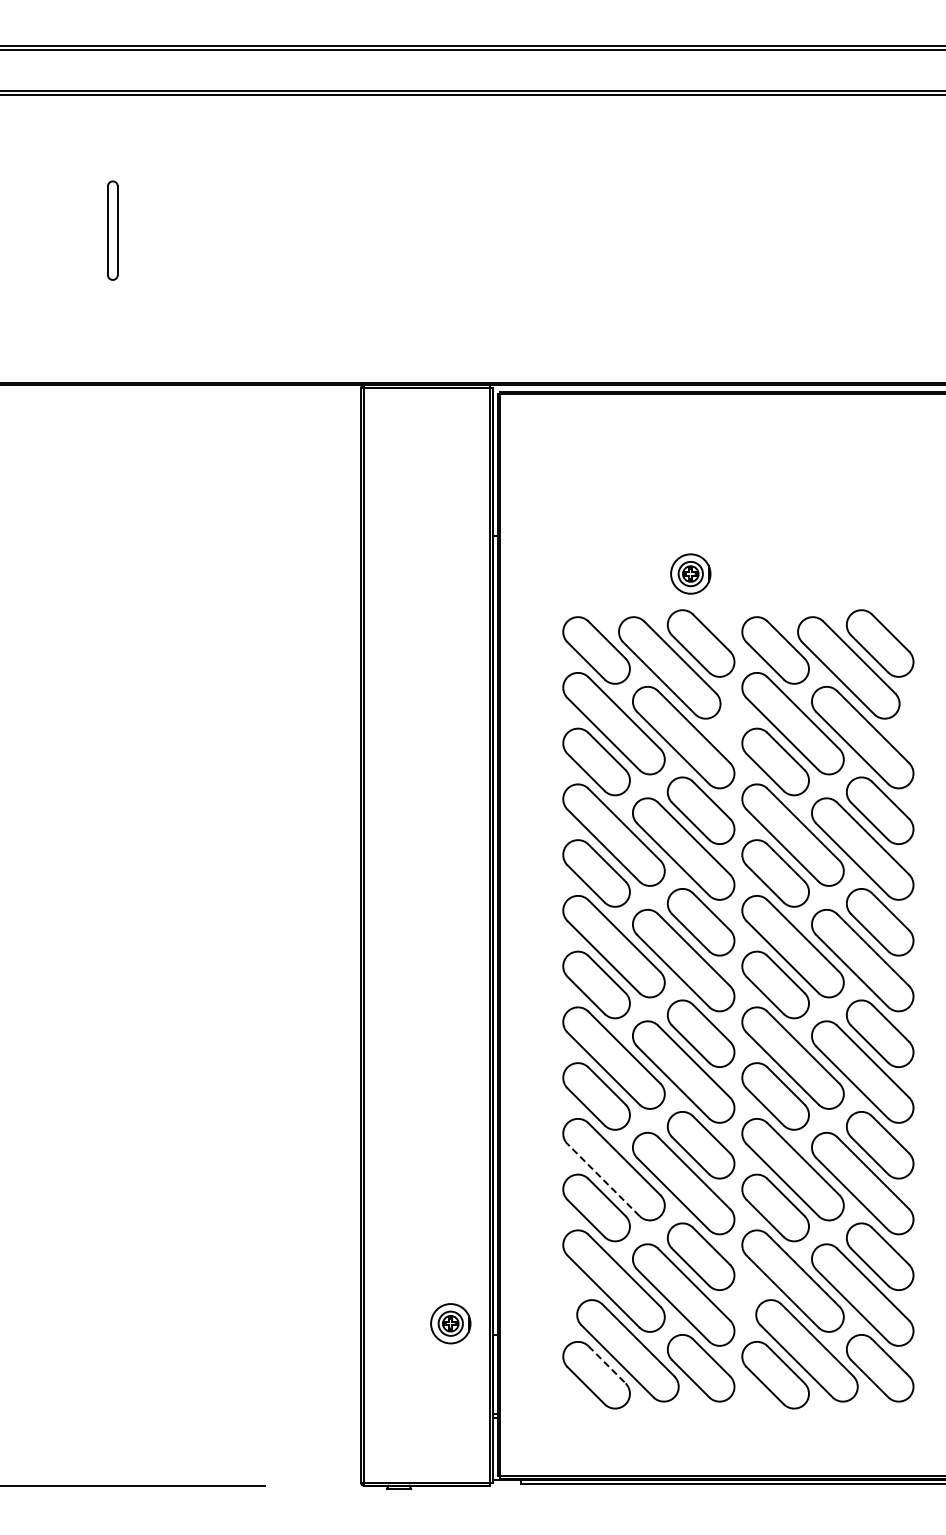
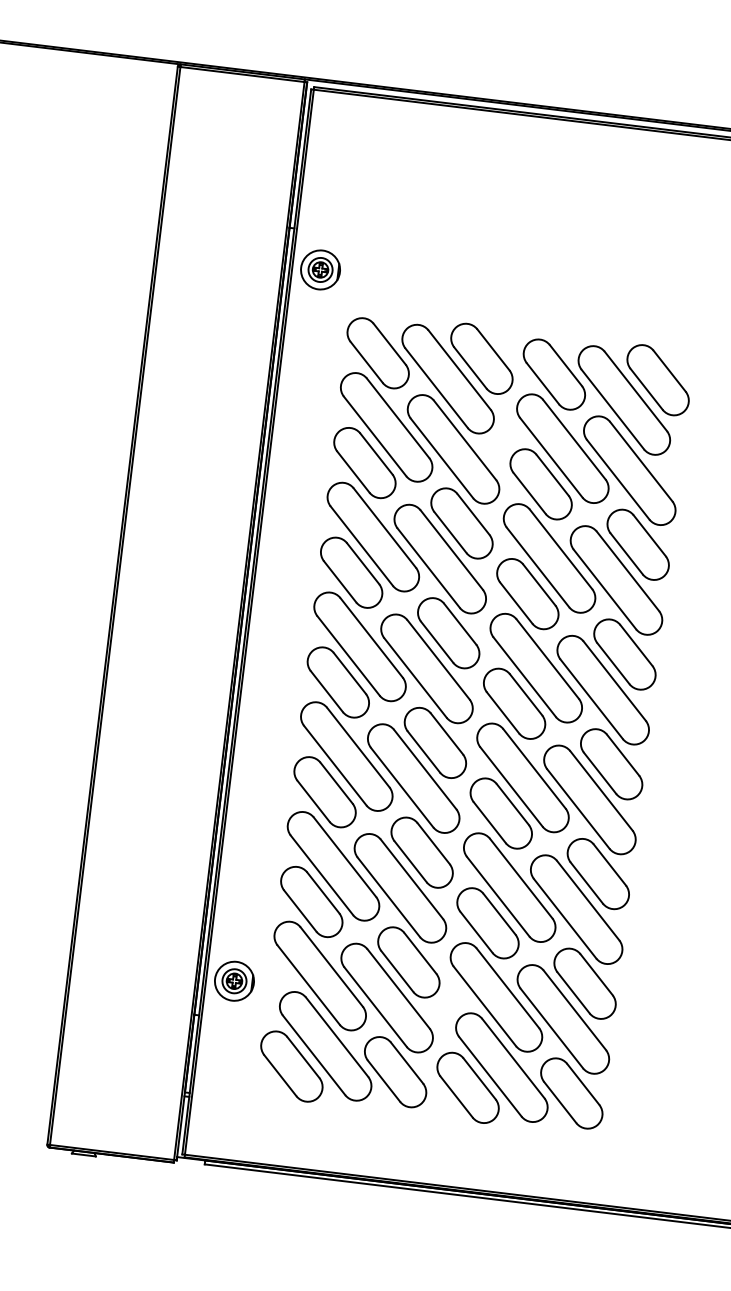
part: (690, 573) -> (320, 269), moved
line: (603, 1180) -> (321, 875), dashed -> solid
part: (450, 1323) -> (234, 981), moved
line: (607, 1365) -> (303, 1058), dashed -> solid

